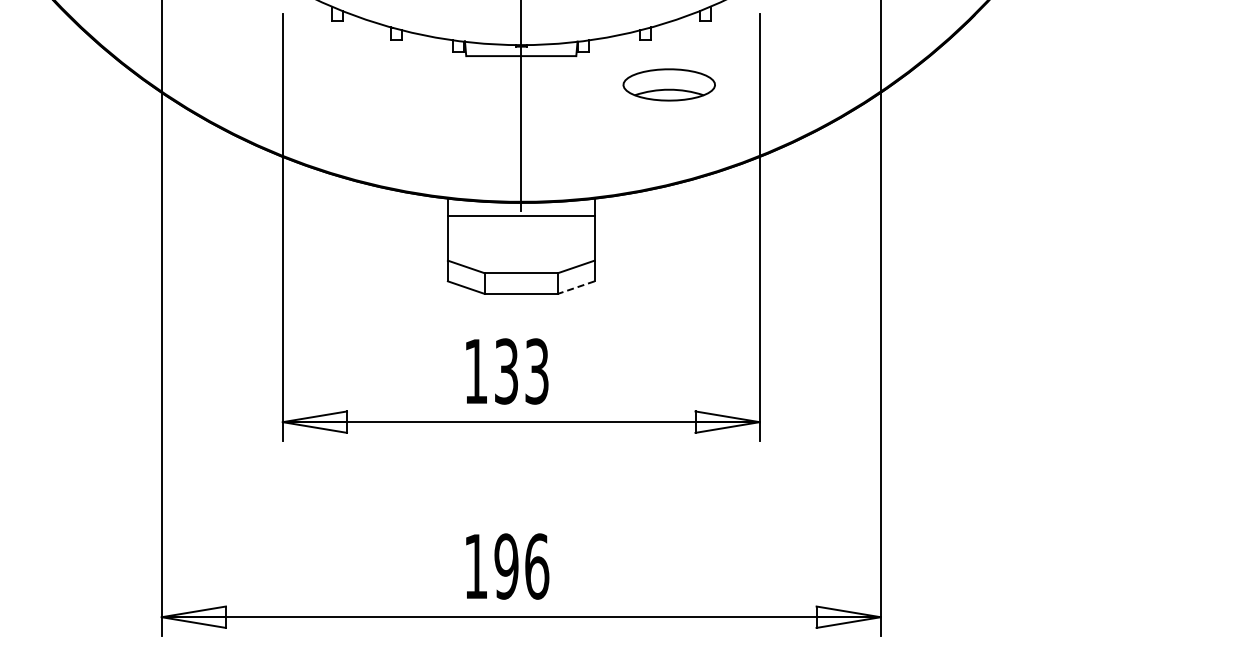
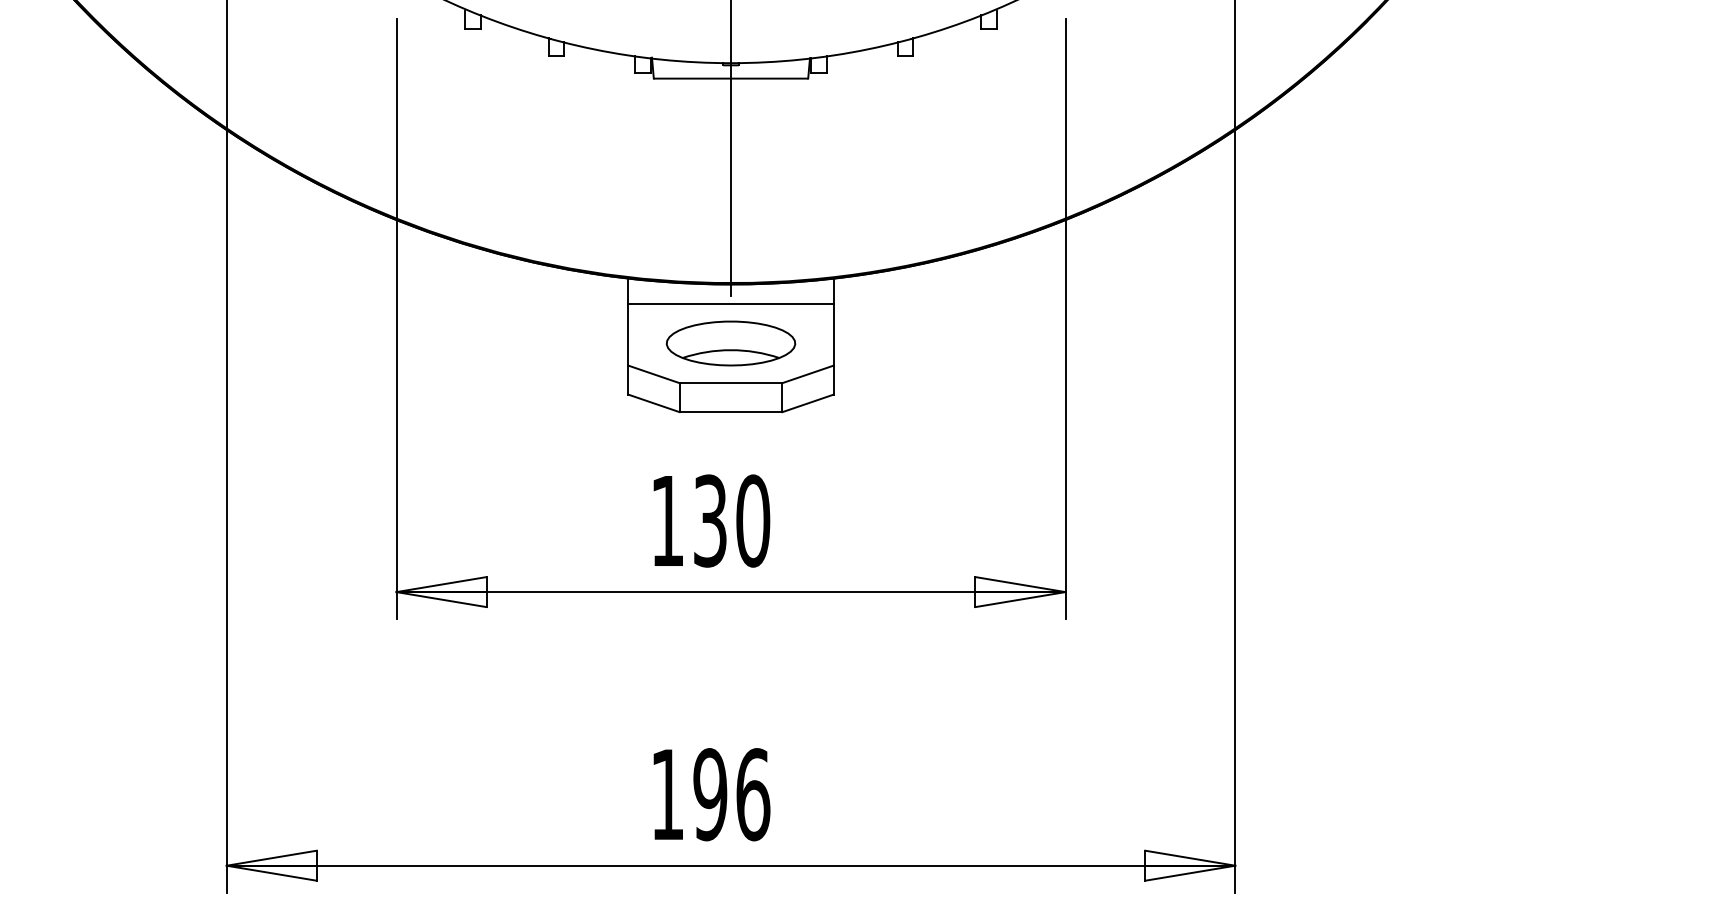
part: (668, 84) -> (729, 342), moved
line: (575, 287) -> (807, 403), dashed -> solid
text: (537, 371) -> (753, 521), 133 -> 130

